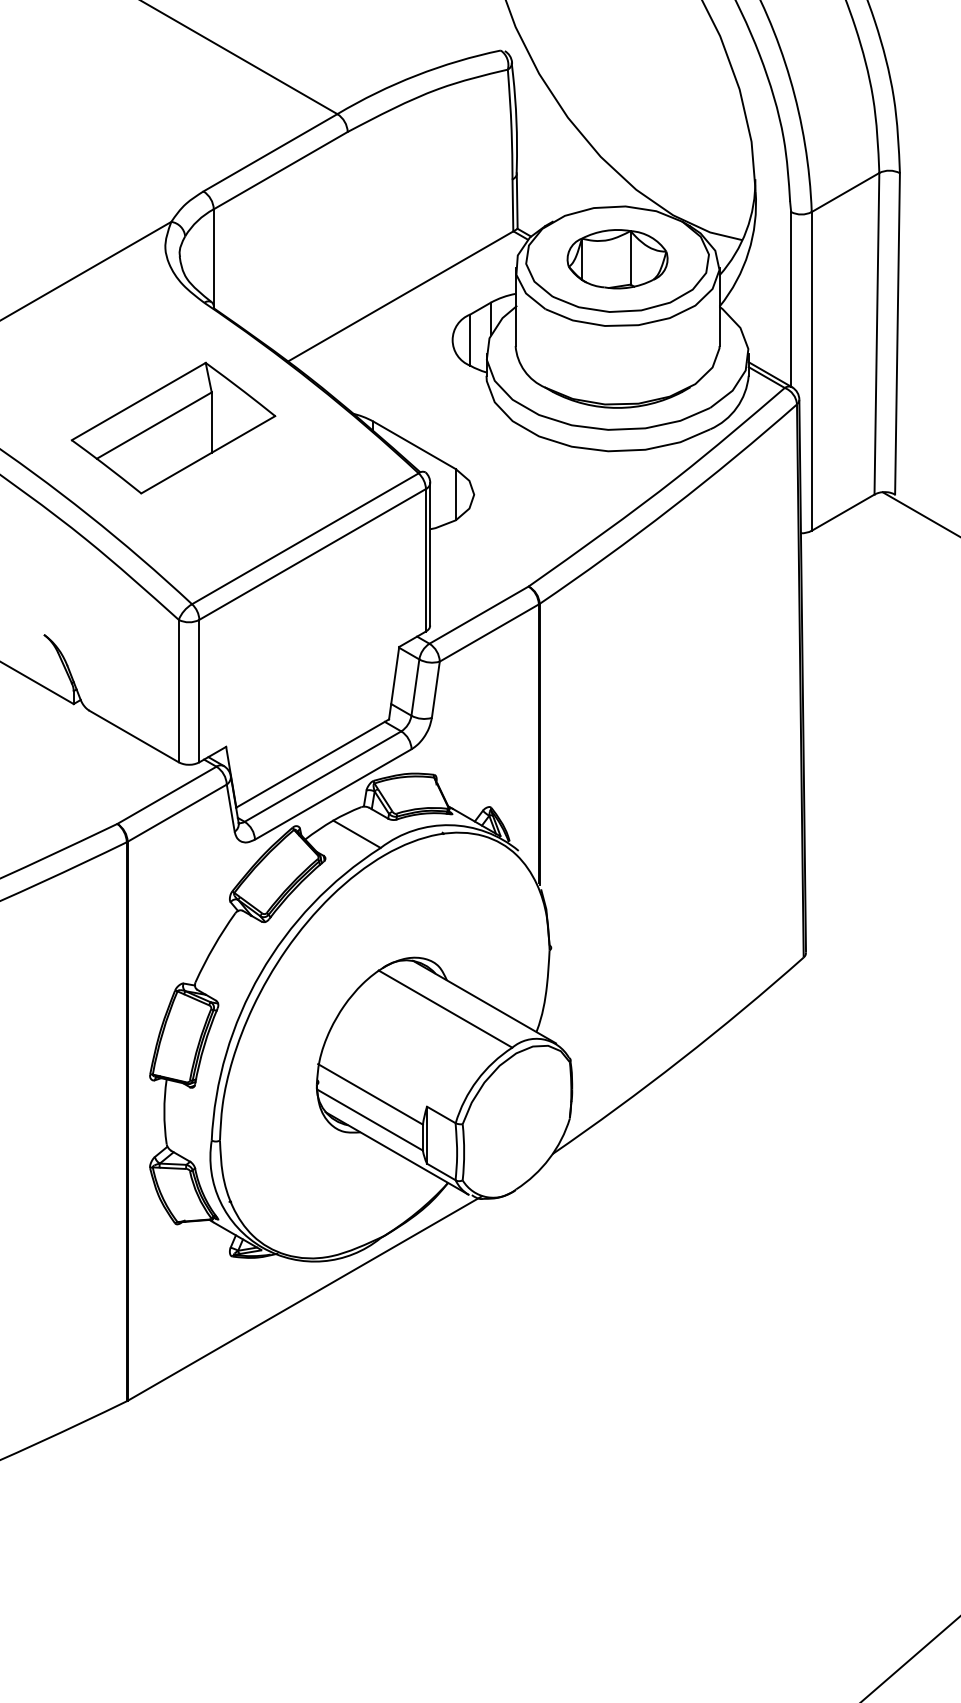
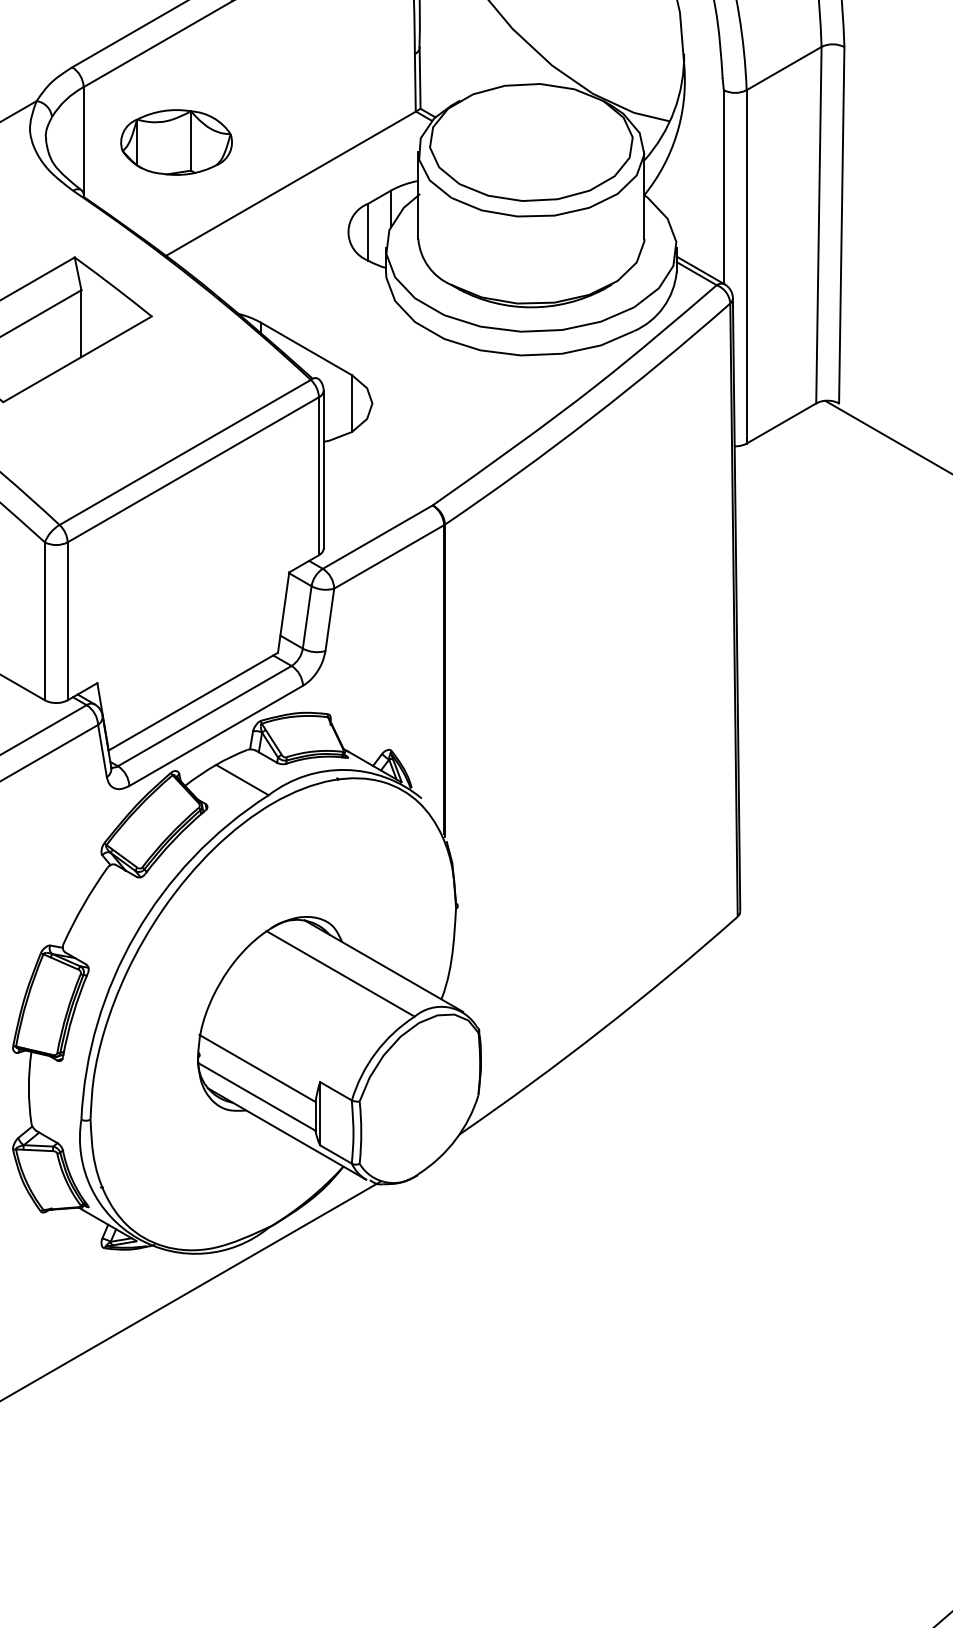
part: (617, 259) -> (176, 142), moved

